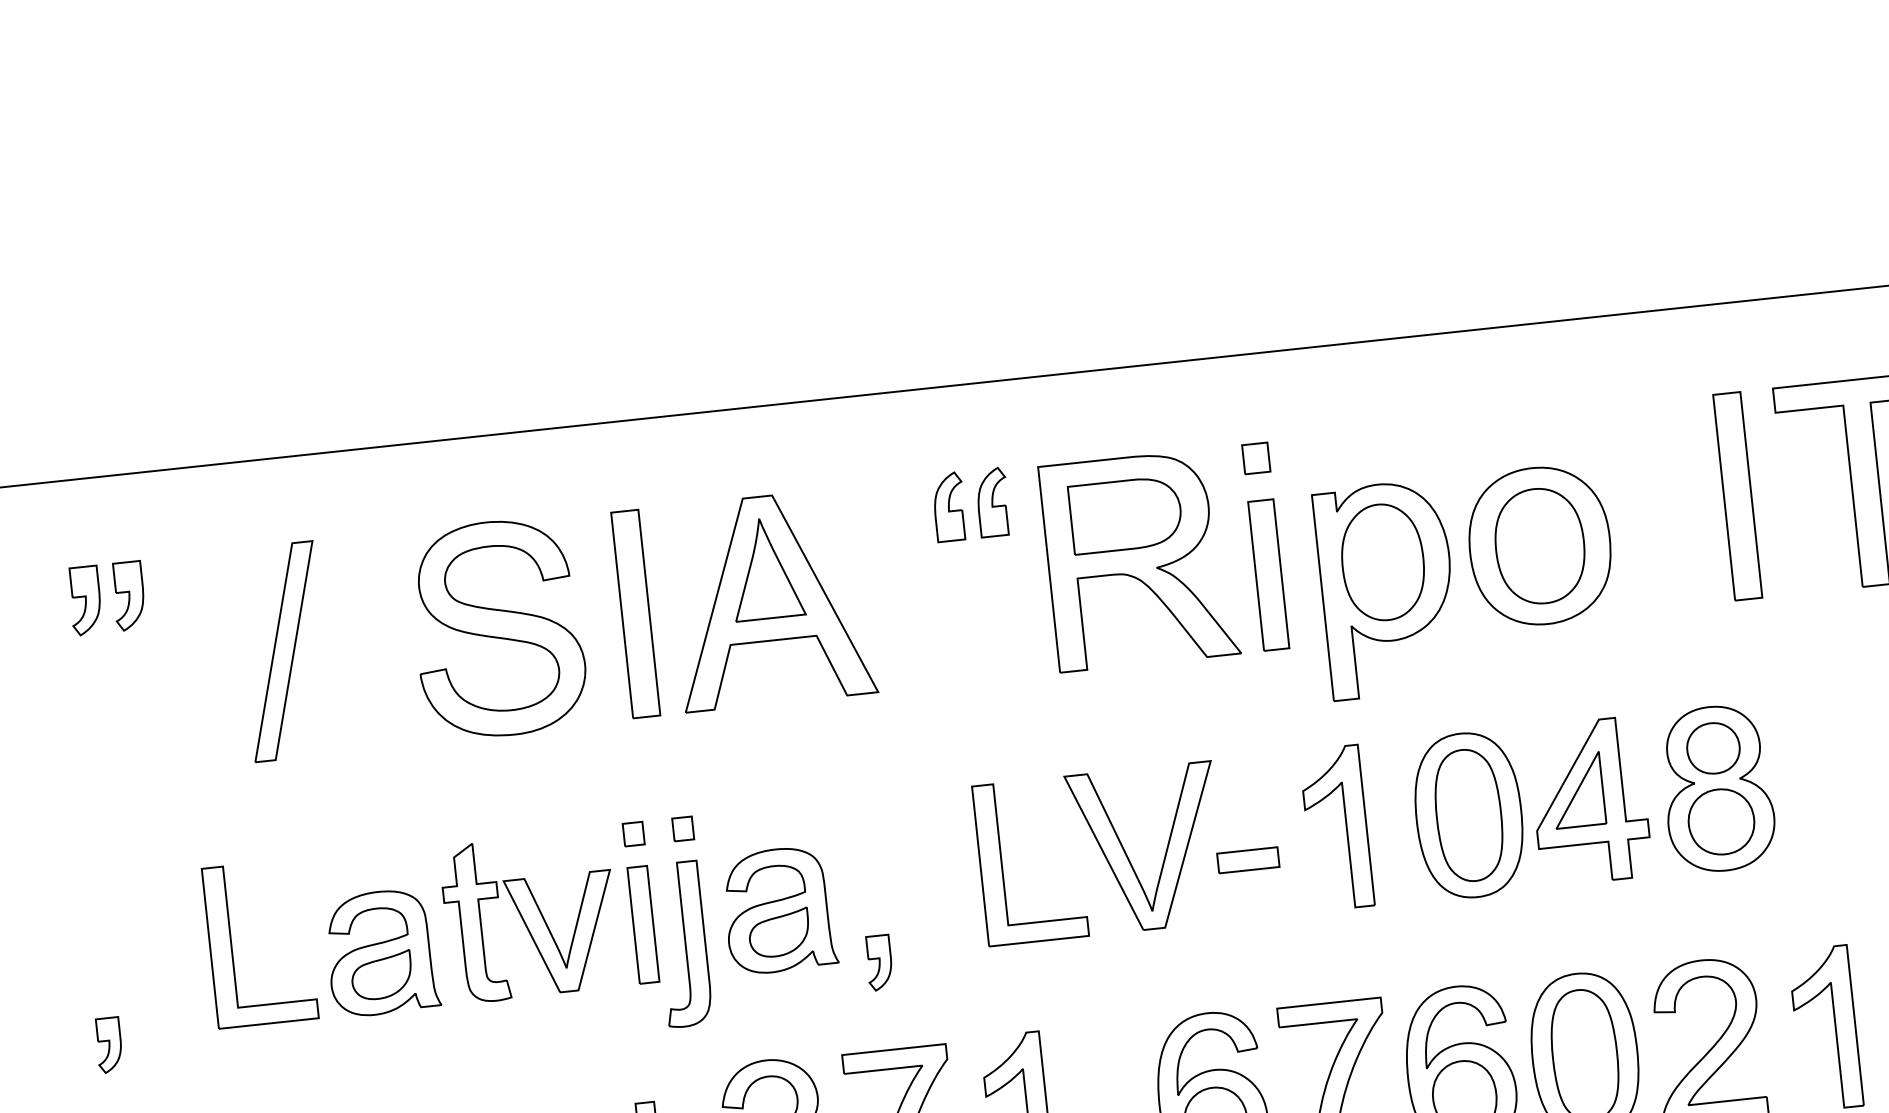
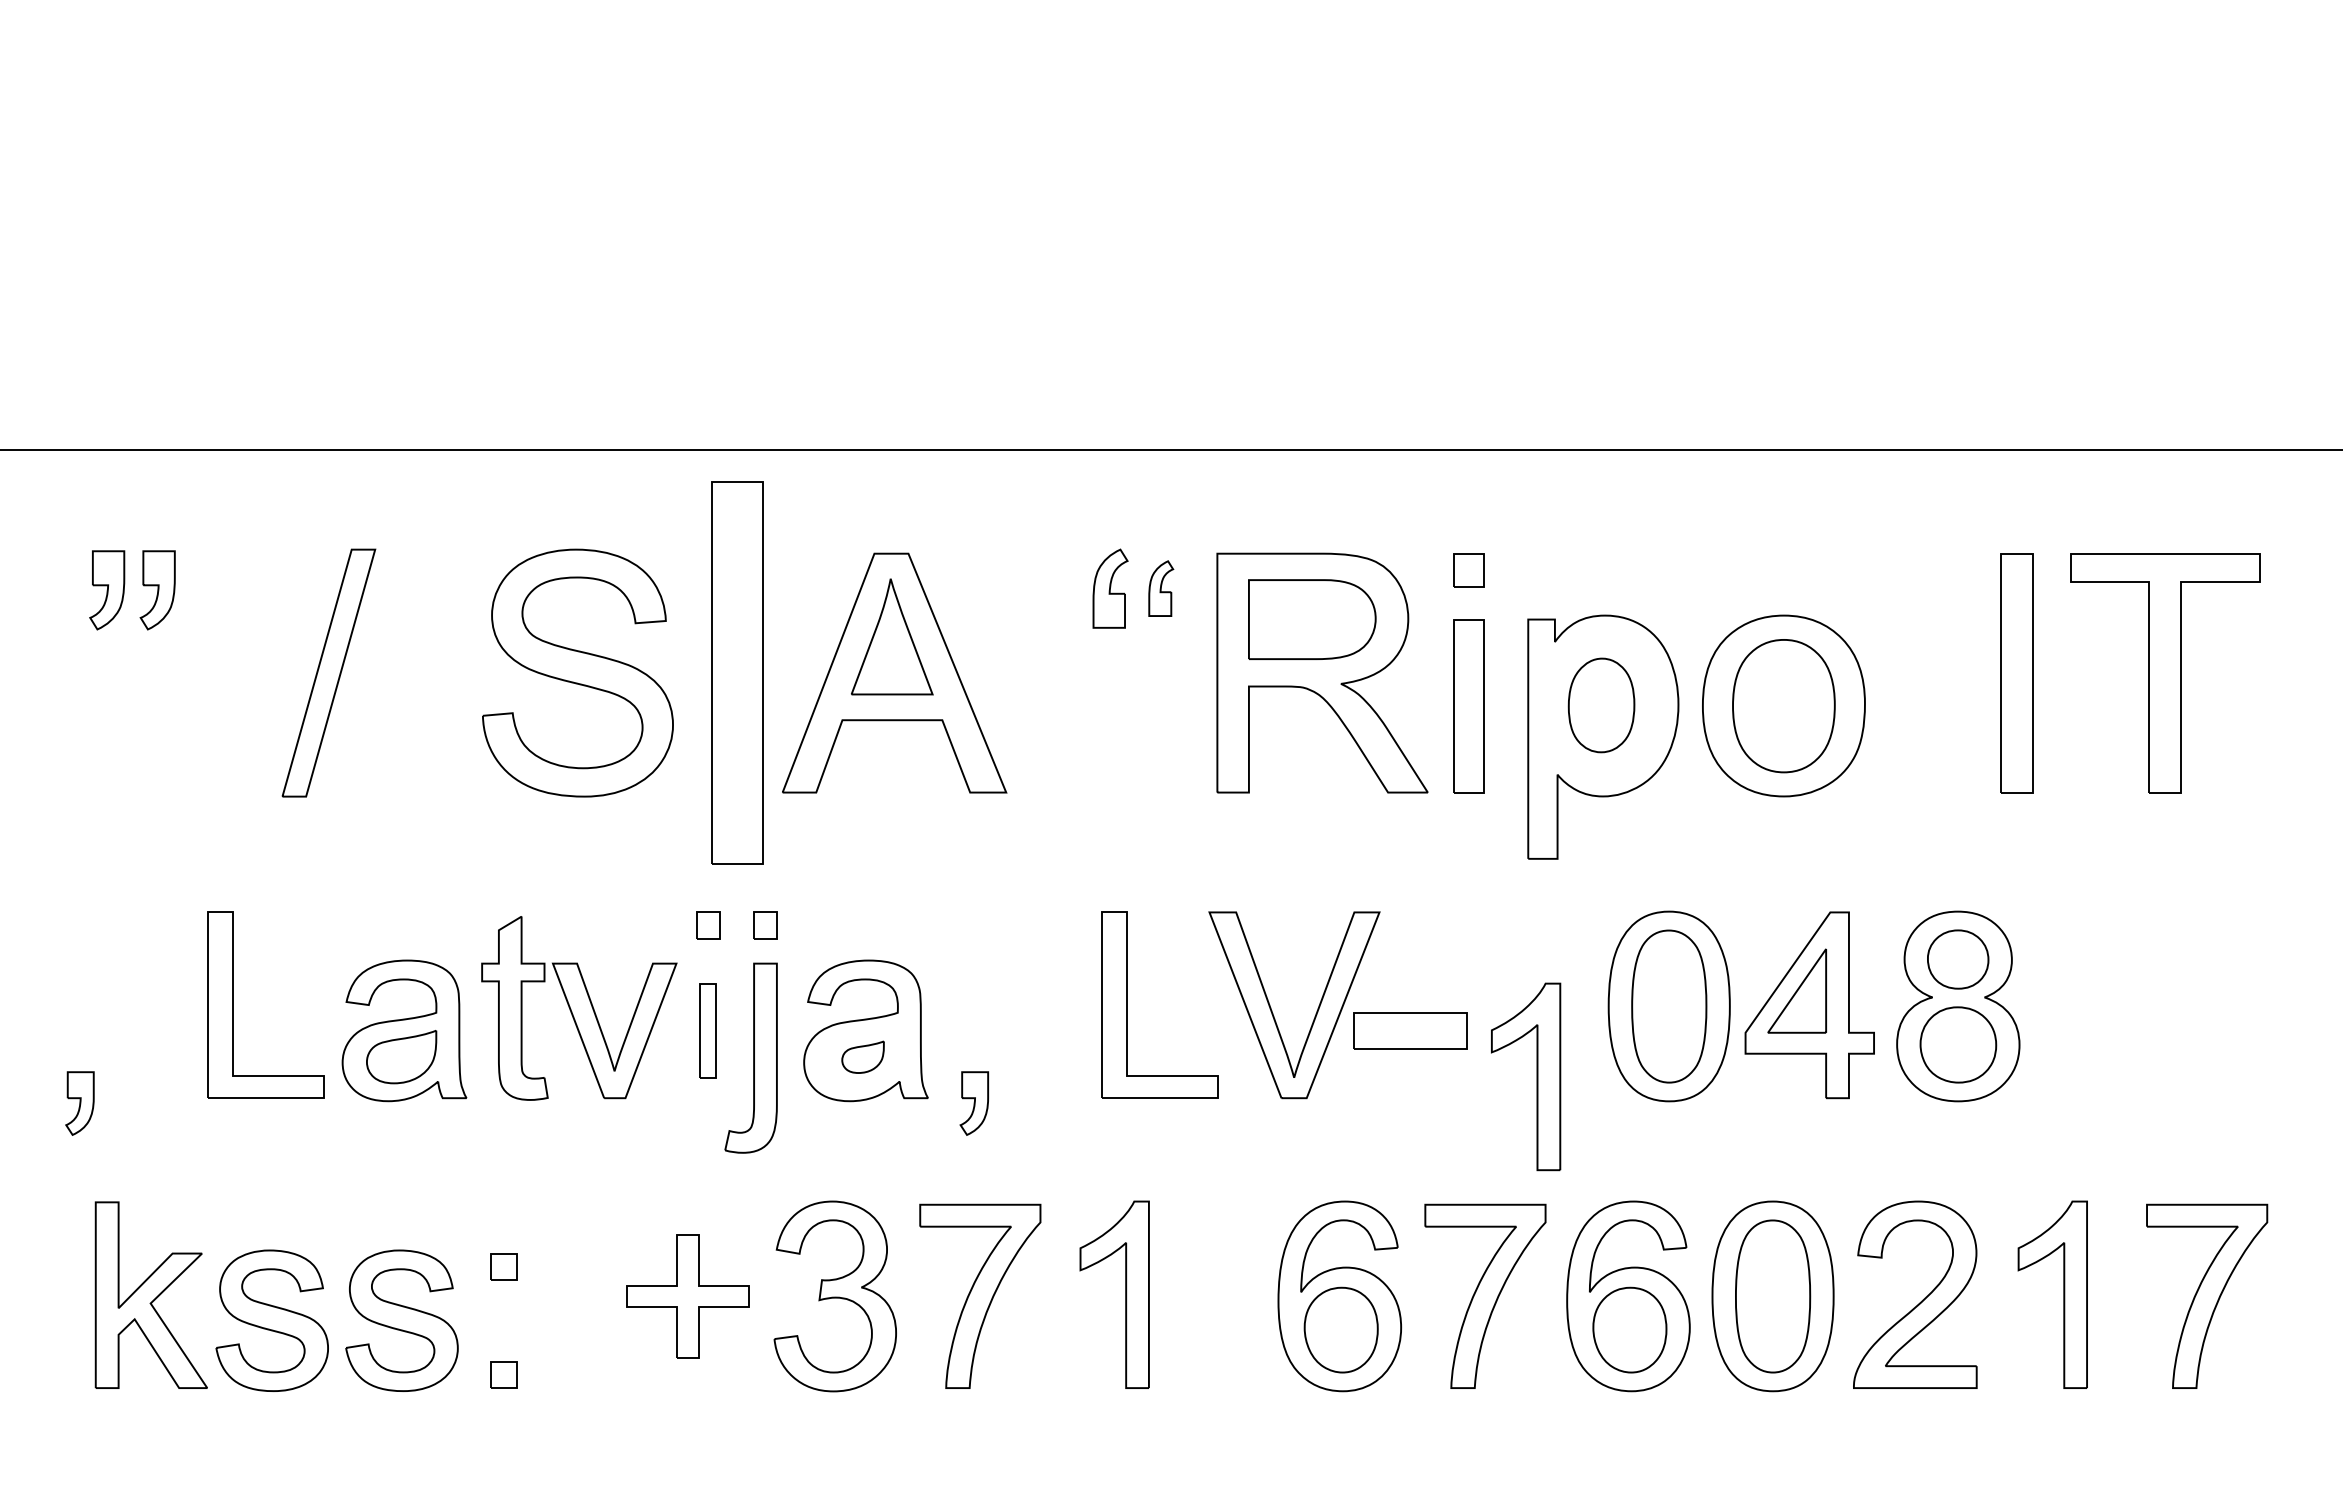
part: (993, 502) -> (1161, 588), size x0.7
part: (1382, 562) -> (1601, 705), size x0.7
part: (635, 614) -> (737, 673), size x1.6
part: (1345, 826) -> (1536, 1076), moved
part: (1248, 859) -> (1410, 1030), size x1.6
part: (643, 924) -> (708, 1030), size x0.7
part: (778, 933) -> (862, 1057), size x0.6

